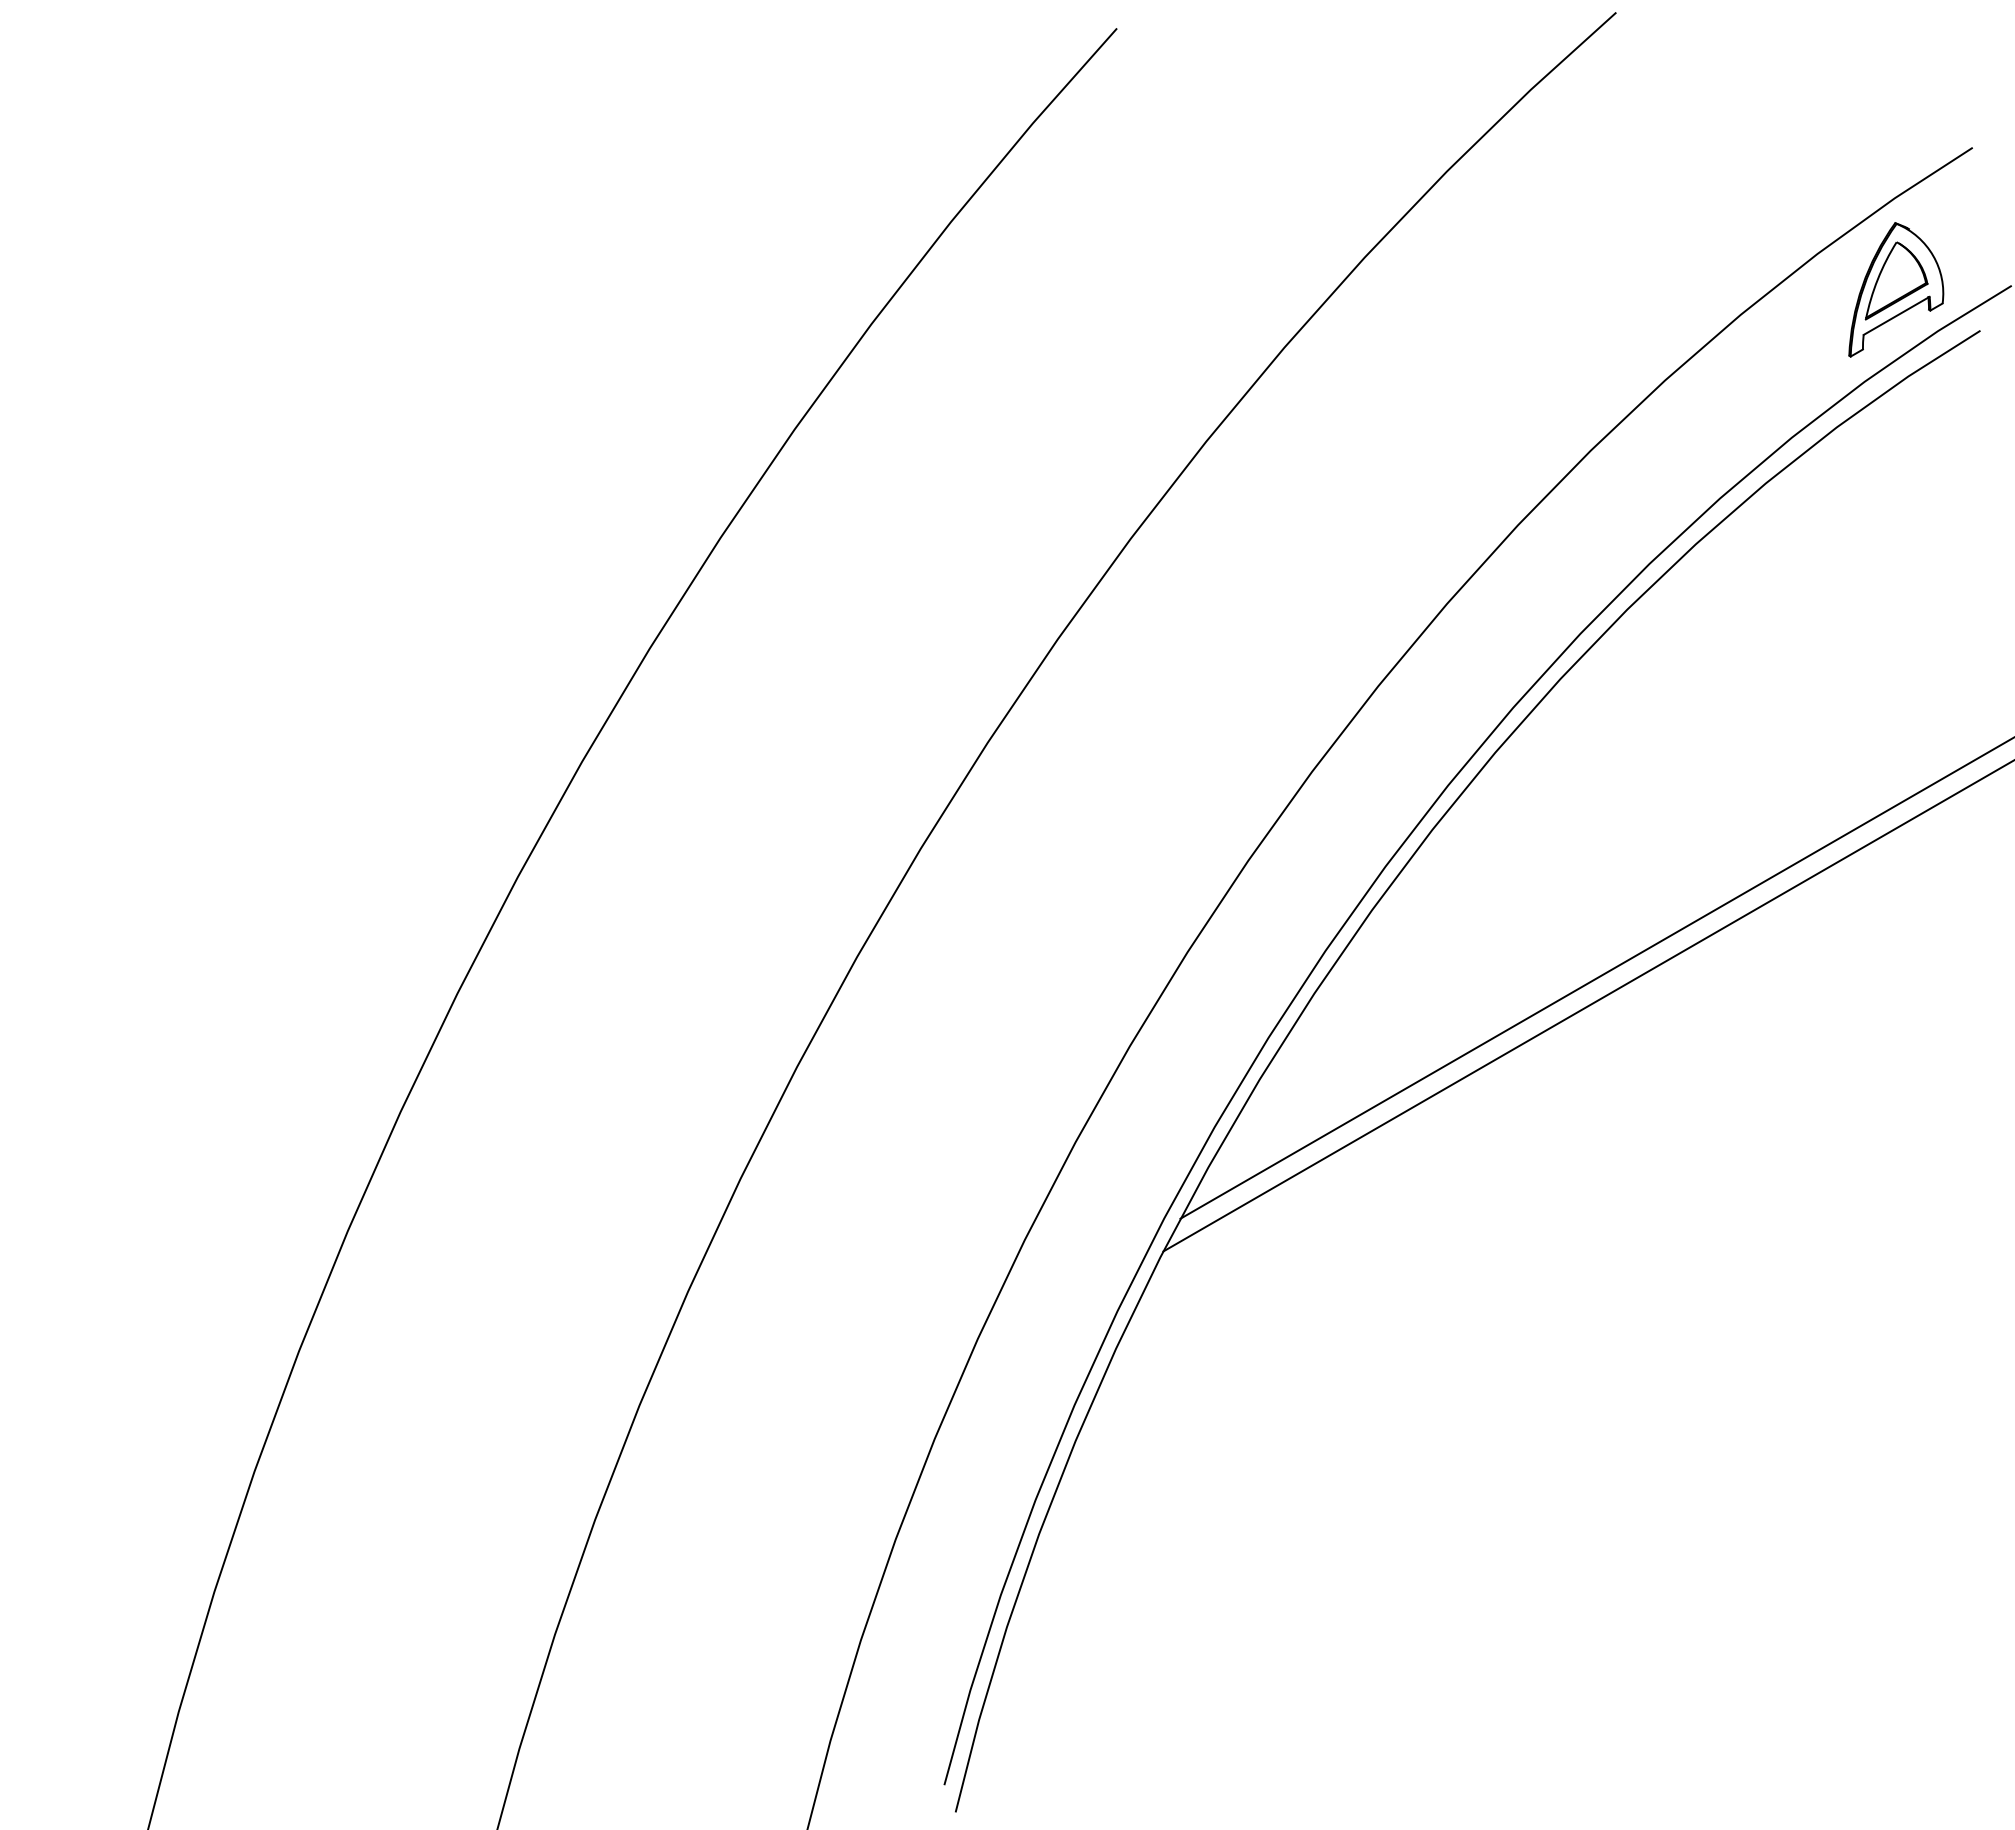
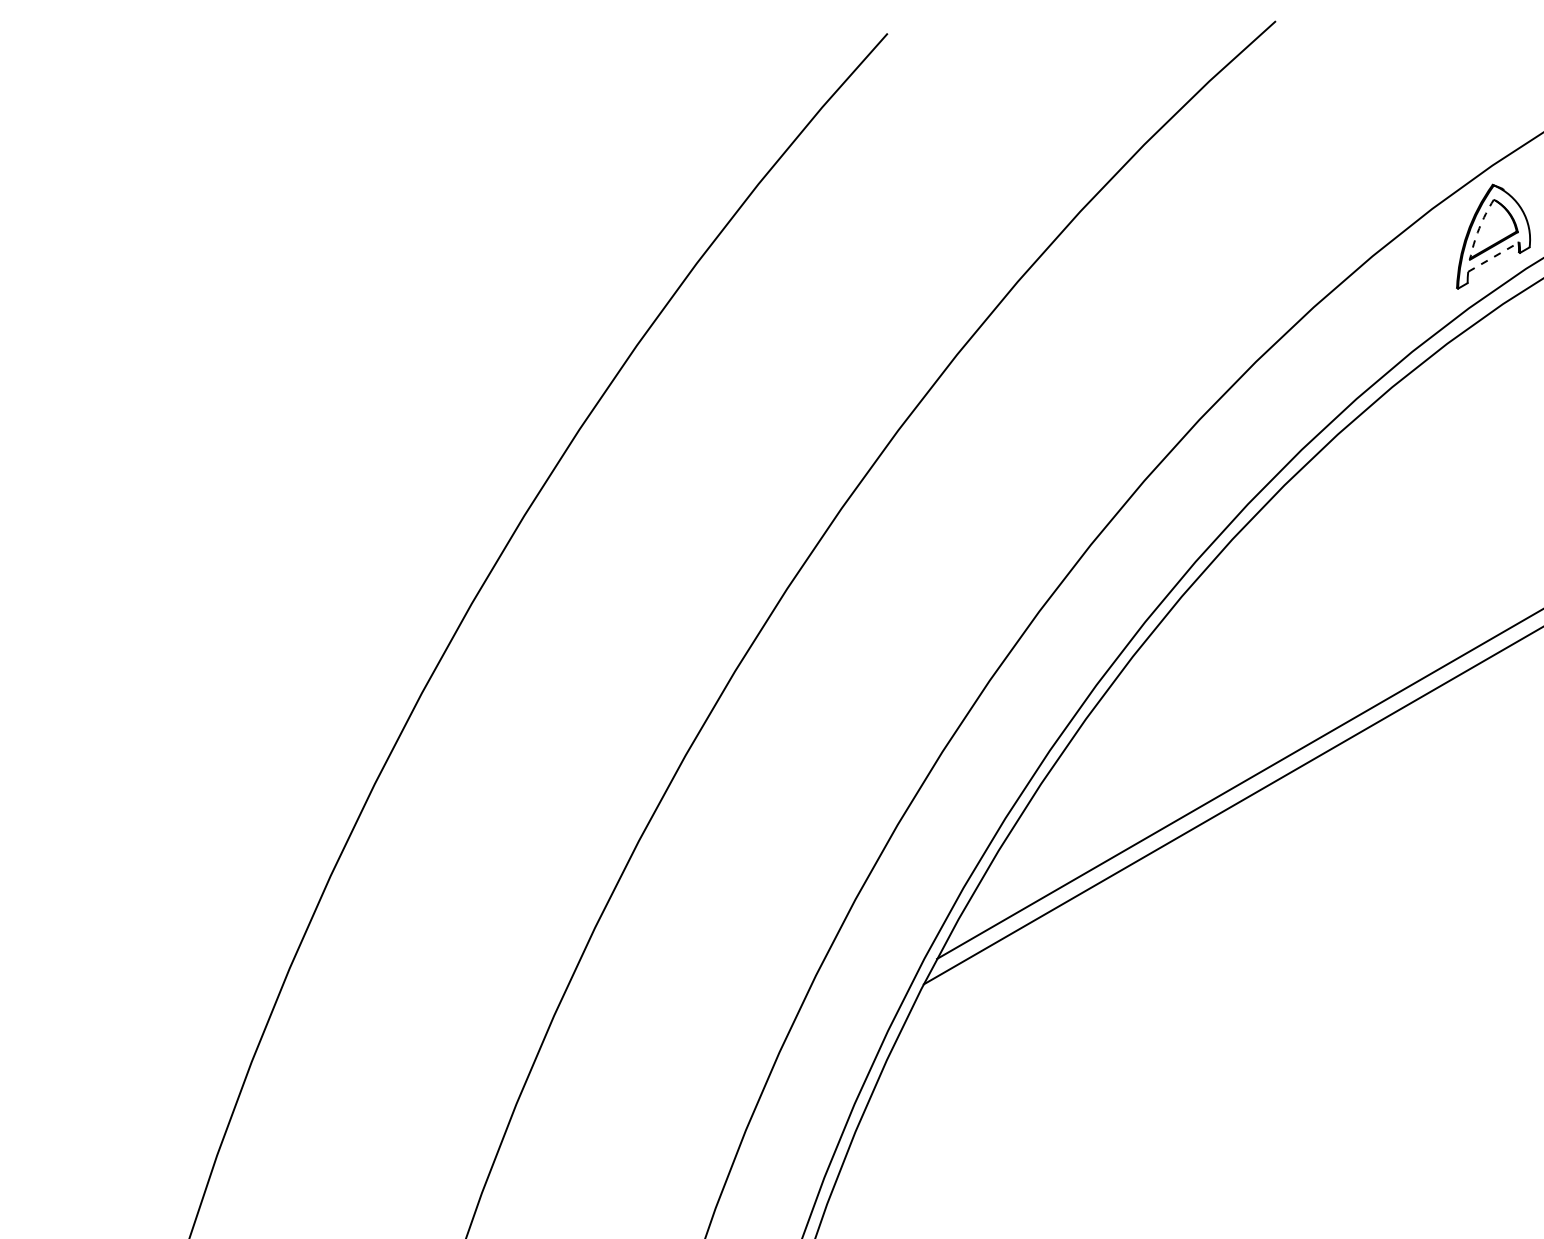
arc: (1877, 279) -> (1478, 228), solid -> dashed
line: (1897, 315) -> (1494, 256), solid -> dashed

